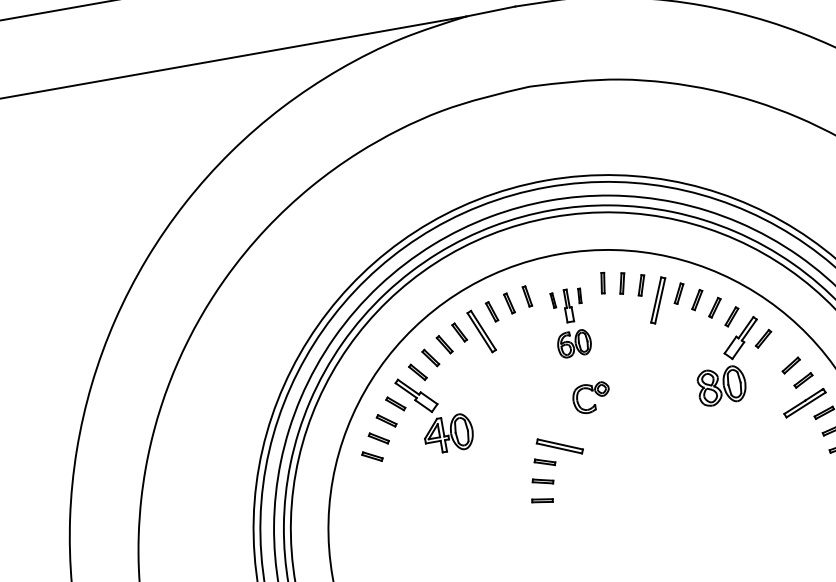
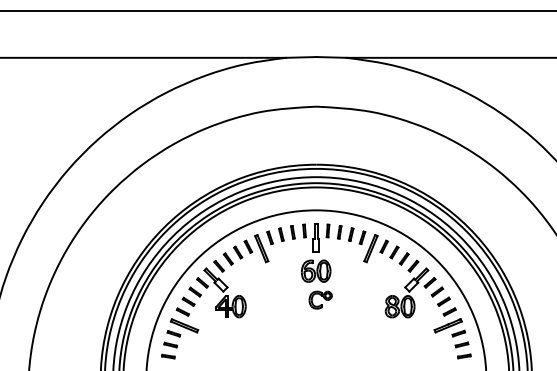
part: (569, 322) -> (315, 252), size x1.43
part: (777, 350) -> (437, 291), added
part: (557, 468) -> (180, 338), moved

